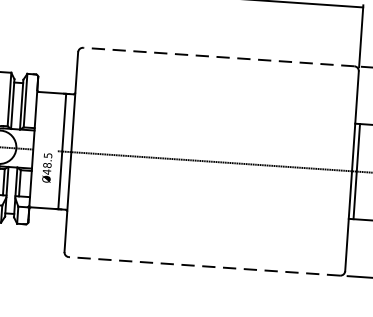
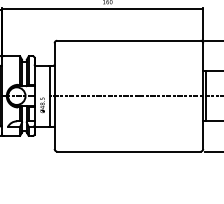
line: (217, 56) -> (128, 40), dashed -> solid
line: (203, 266) -> (128, 151), dashed -> solid

